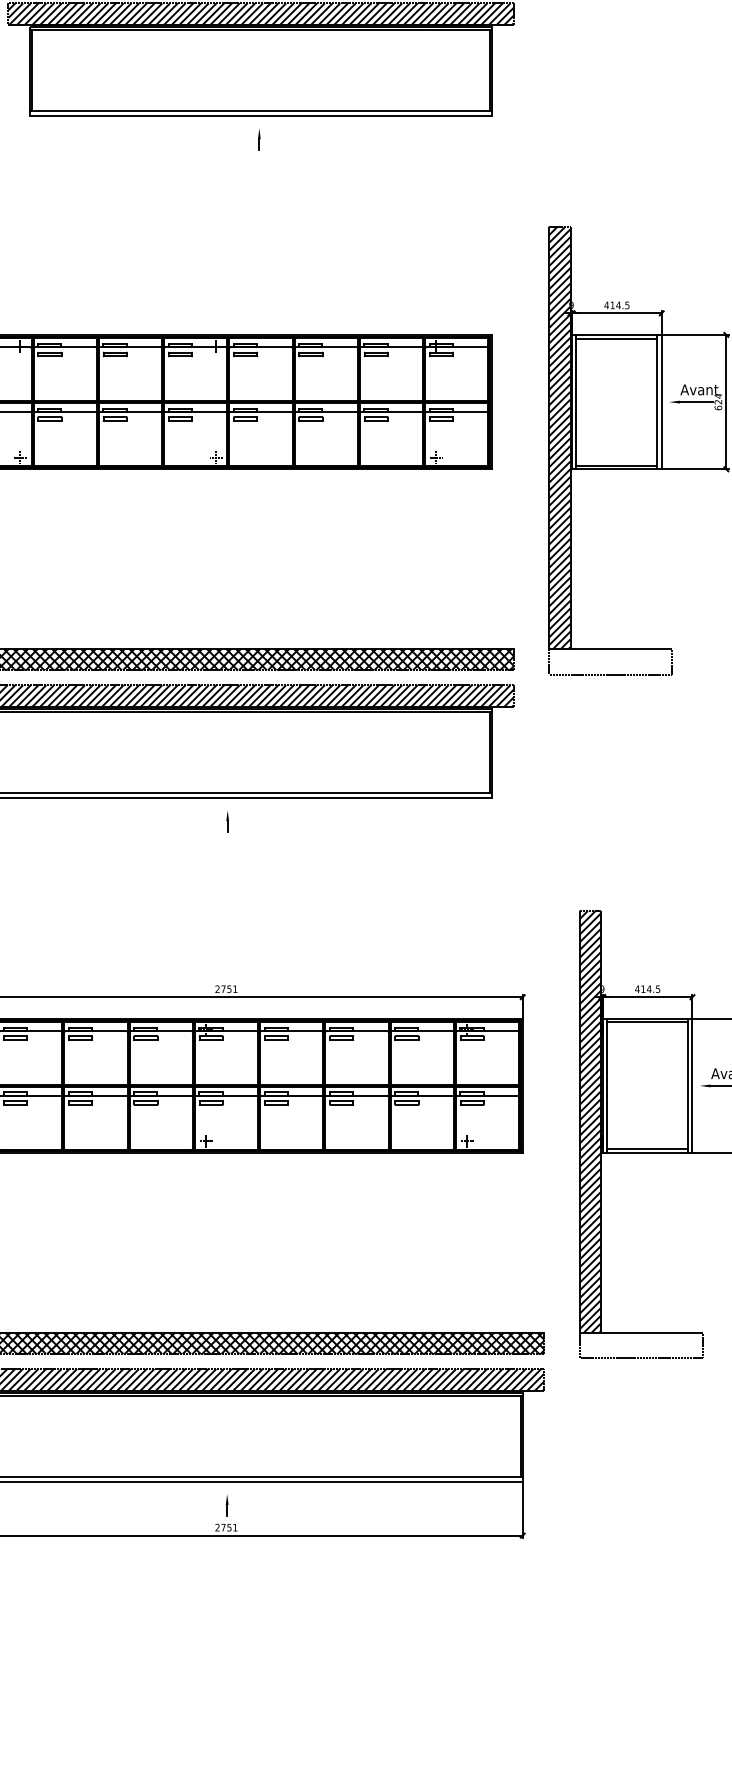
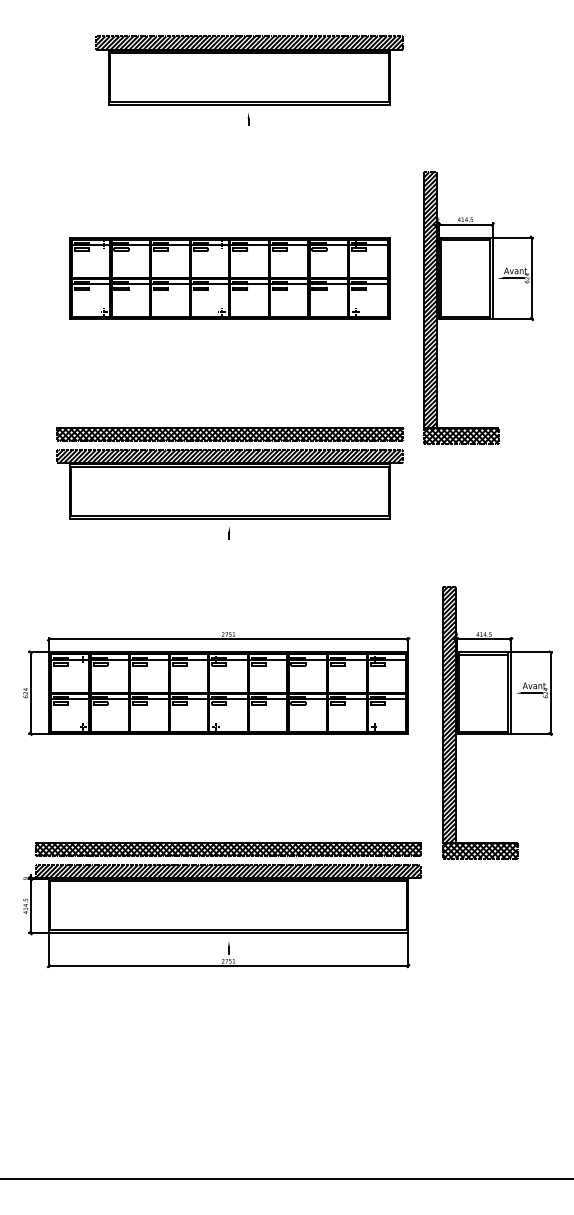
hatch: (610, 661) -> (461, 435), added
hatch: (640, 1345) -> (479, 850), added

